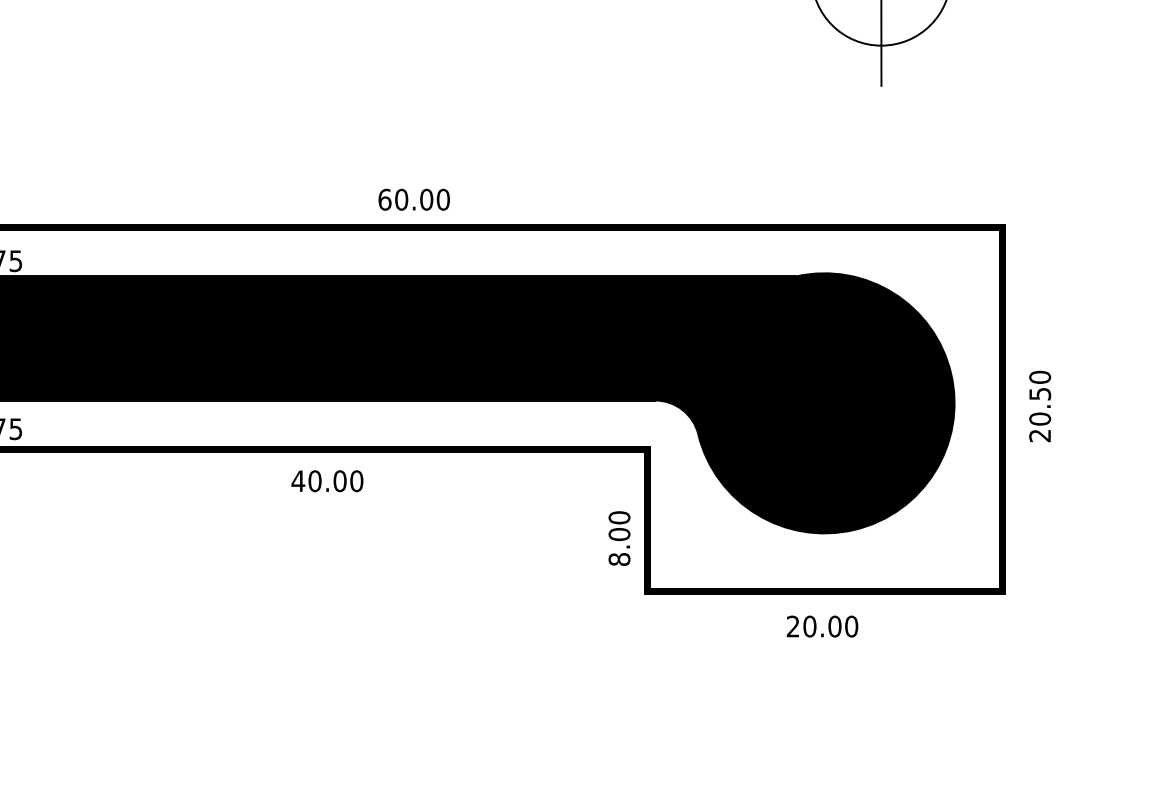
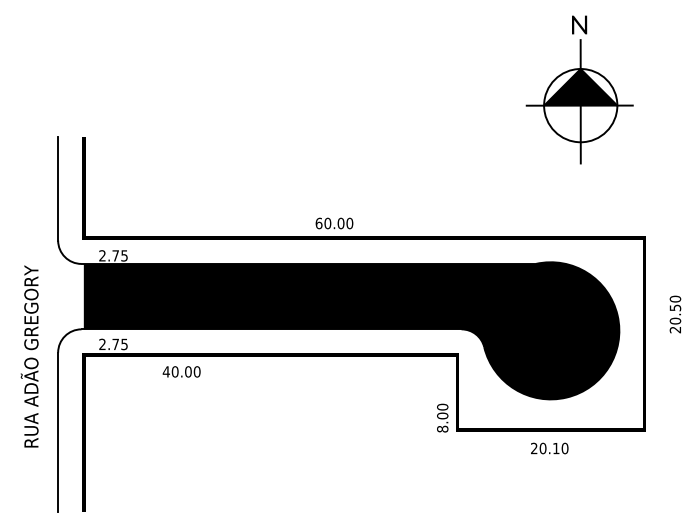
text: (1040, 406) -> (675, 314), moved
text: (326, 480) -> (181, 371), moved
text: (619, 537) -> (442, 417), moved
text: (833, 626) -> (555, 448), 20.00 -> 20.10

